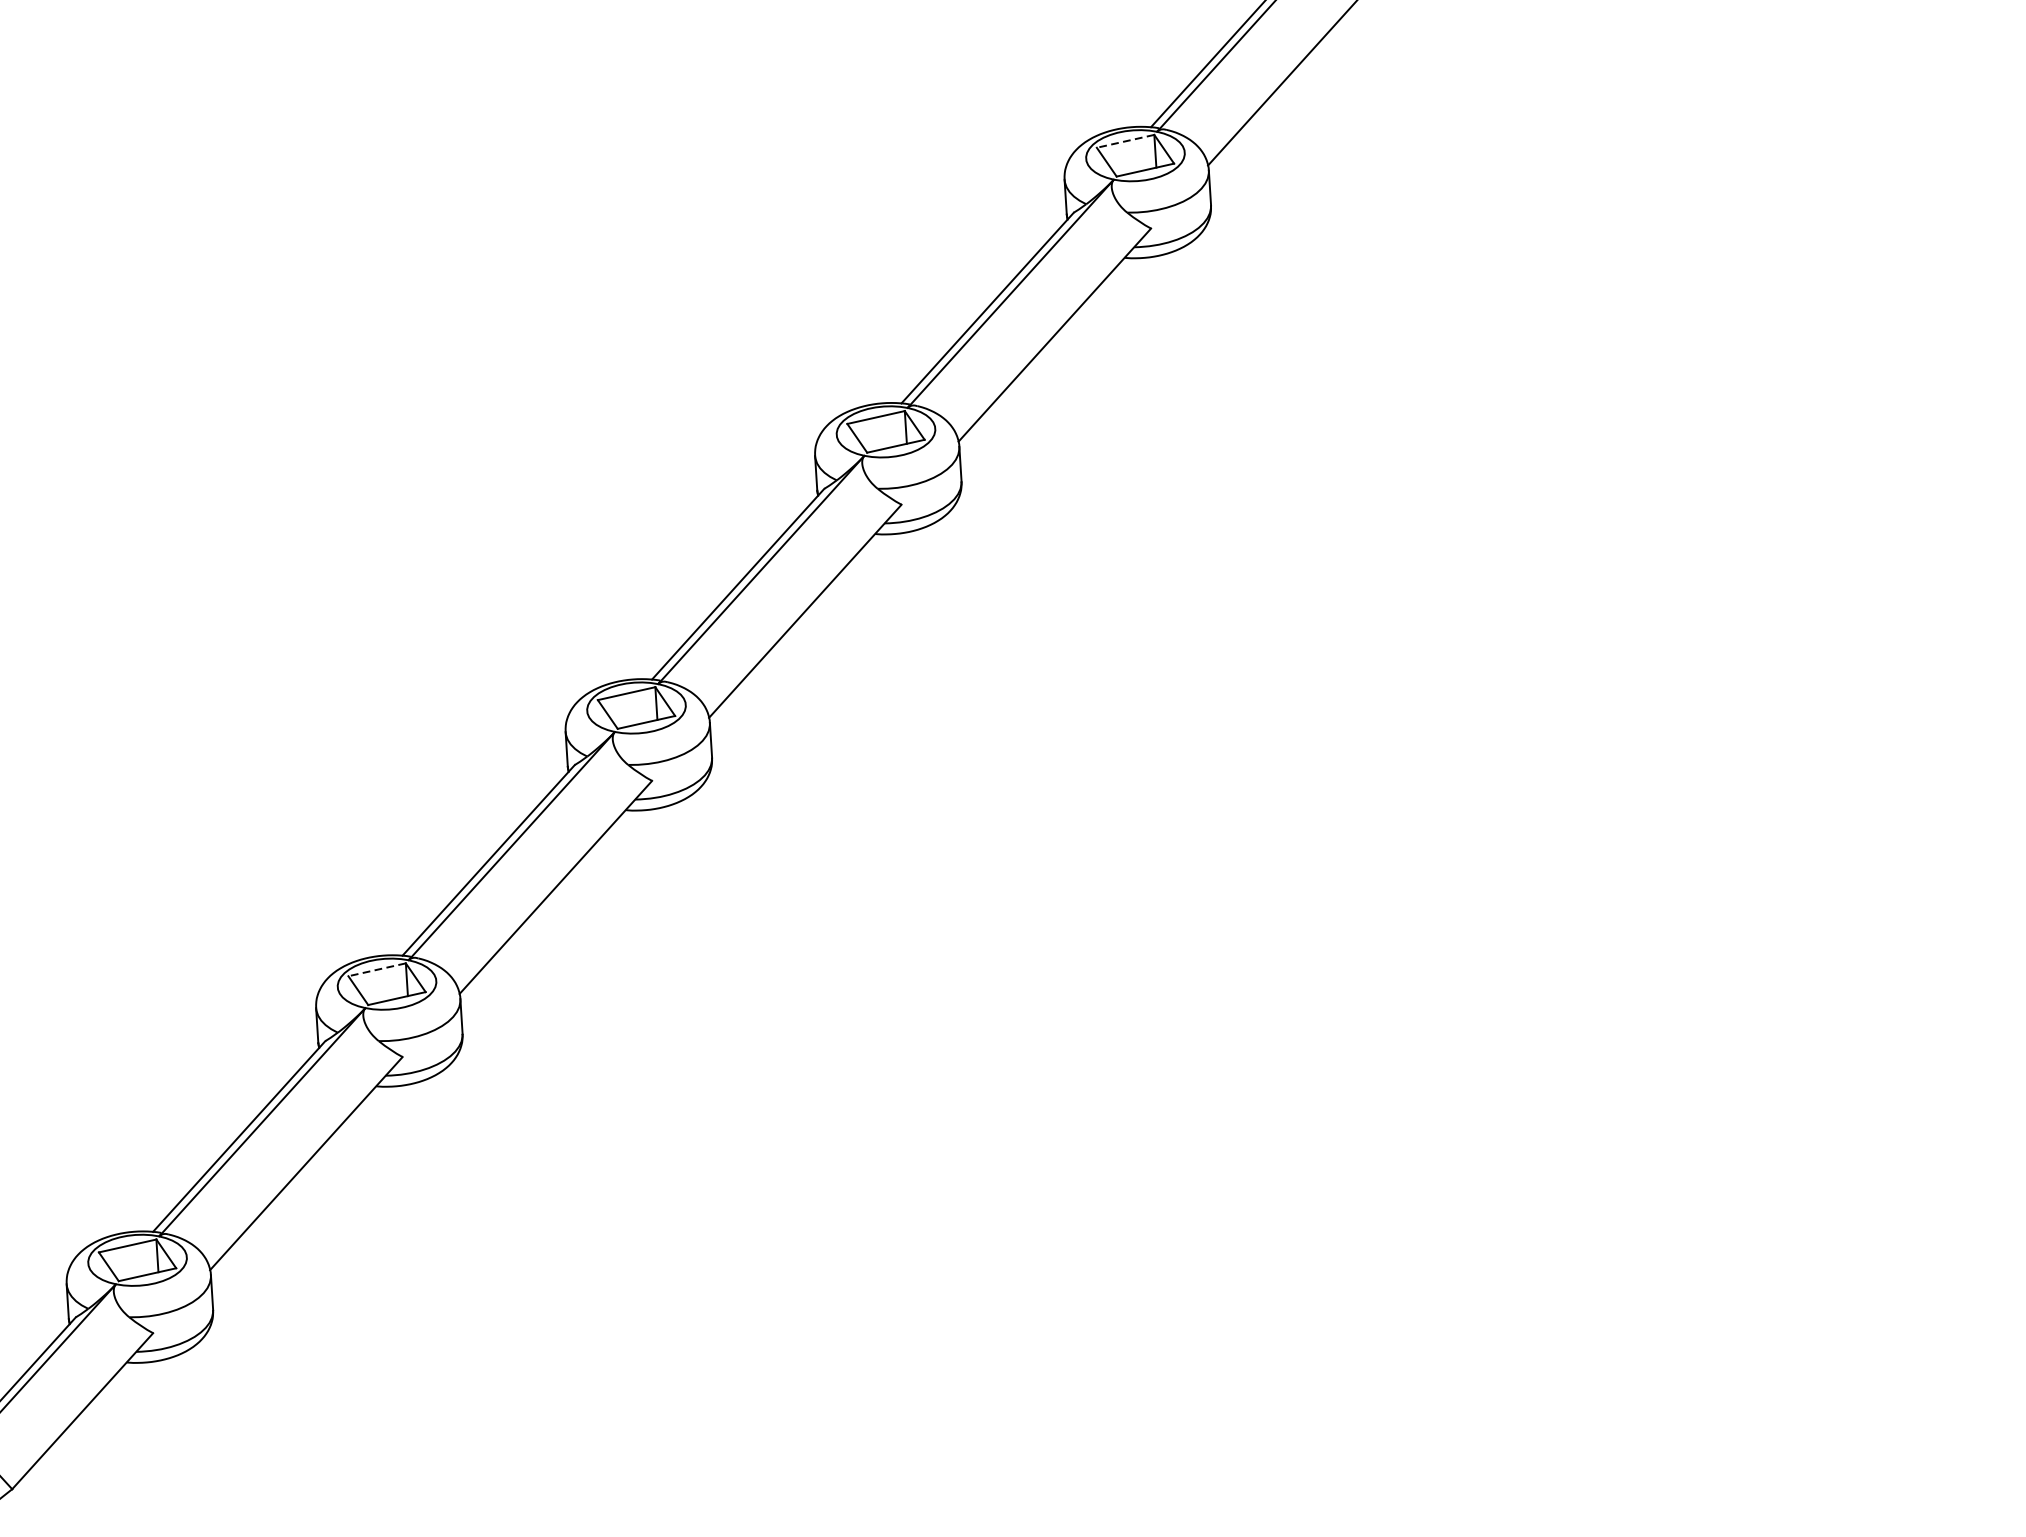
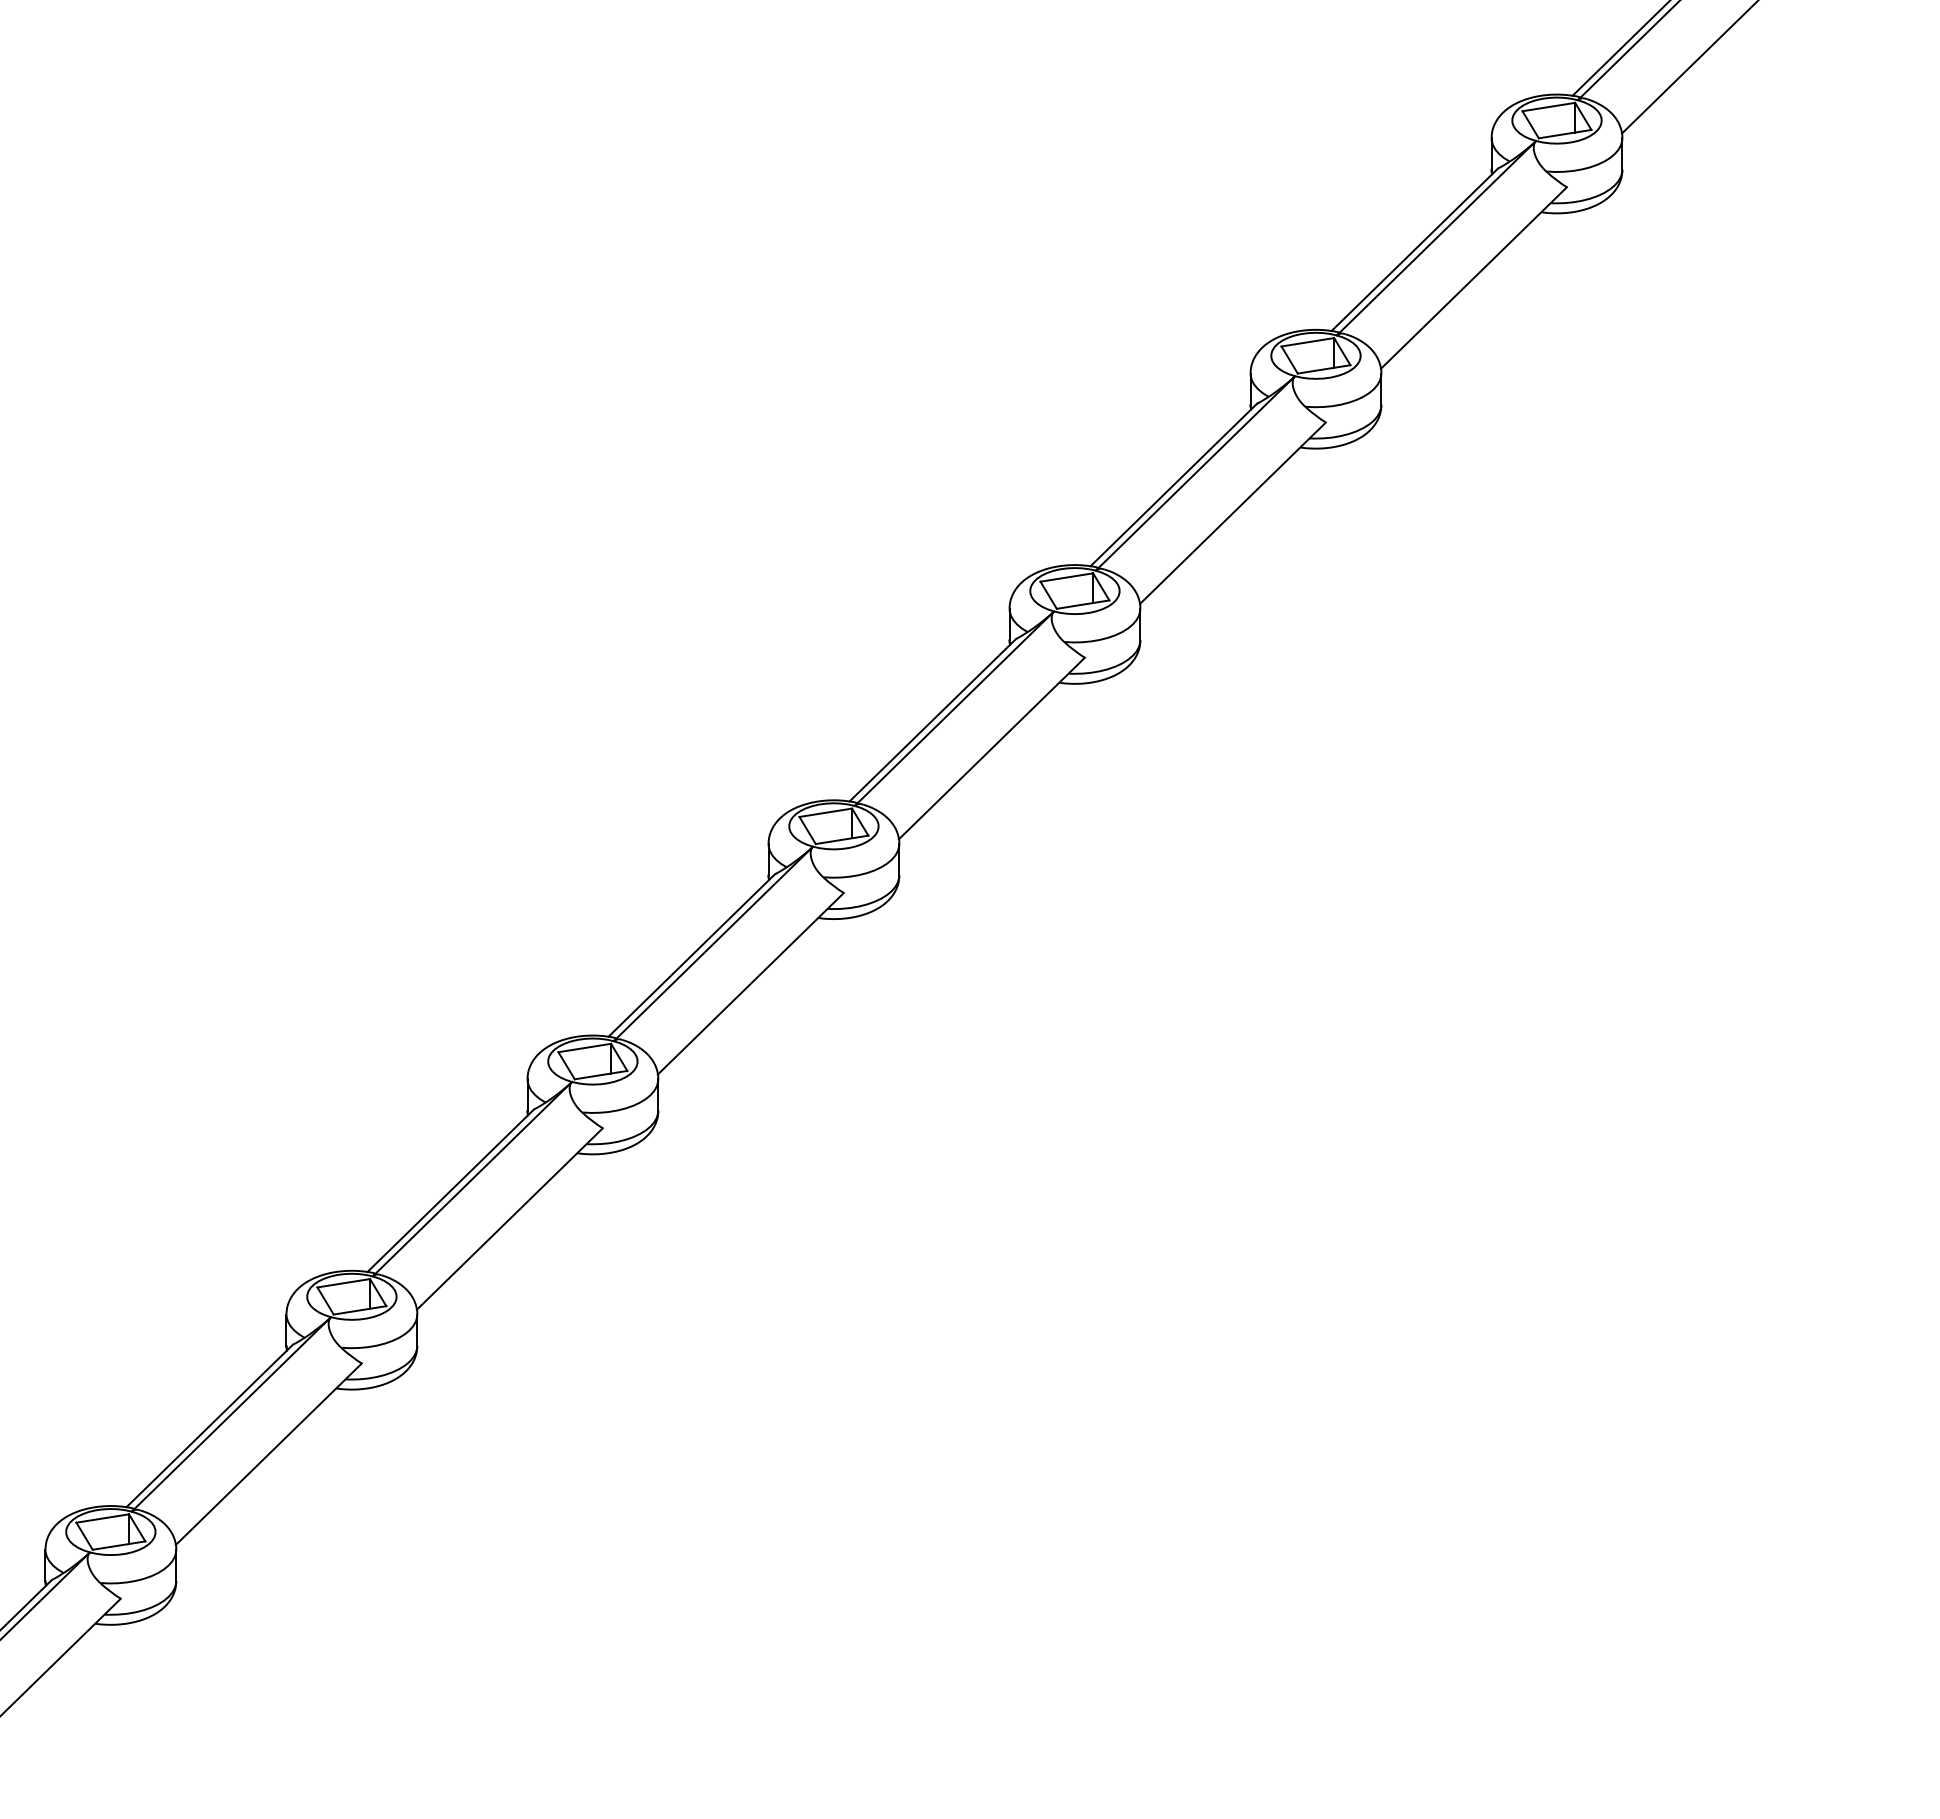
line: (1125, 141) -> (1066, 577), dashed -> solid
line: (376, 970) -> (343, 1283), dashed -> solid

